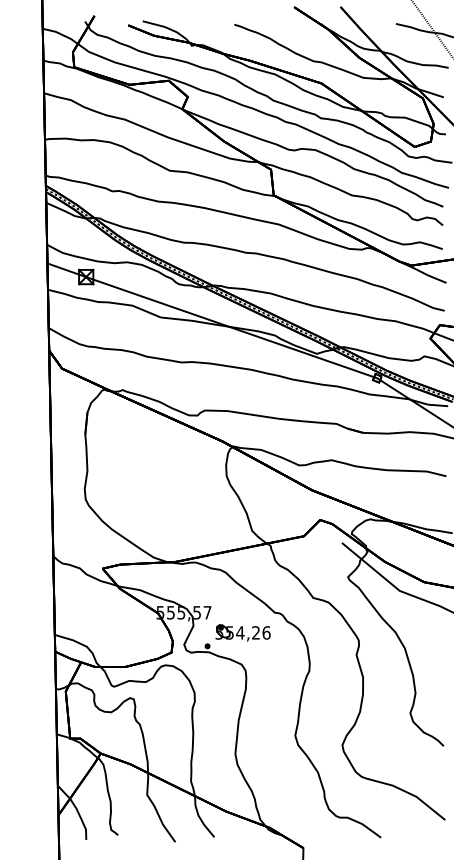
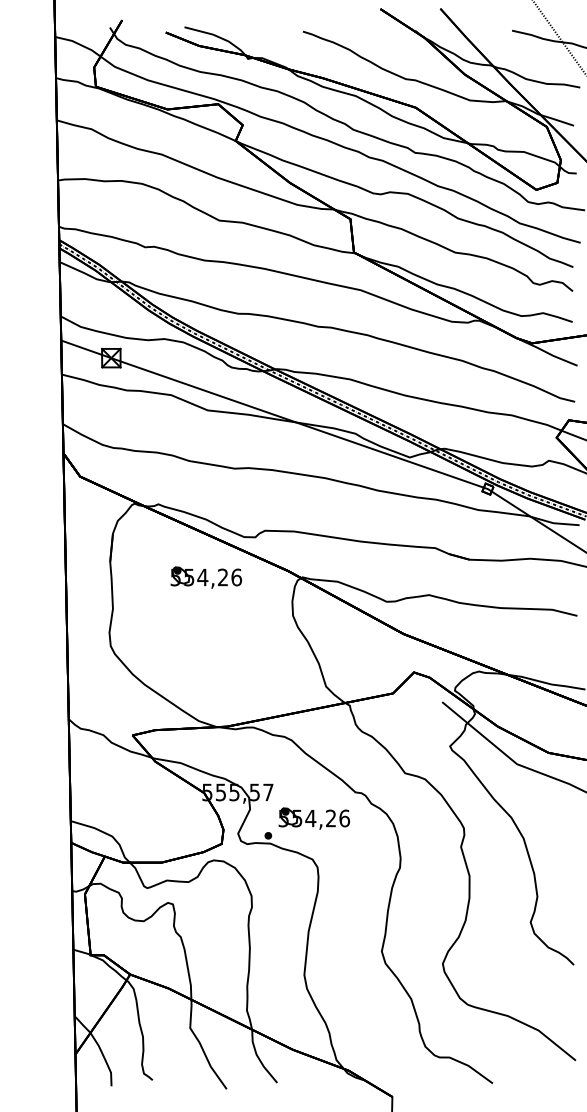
part: (159, 446) -> (206, 577), added

